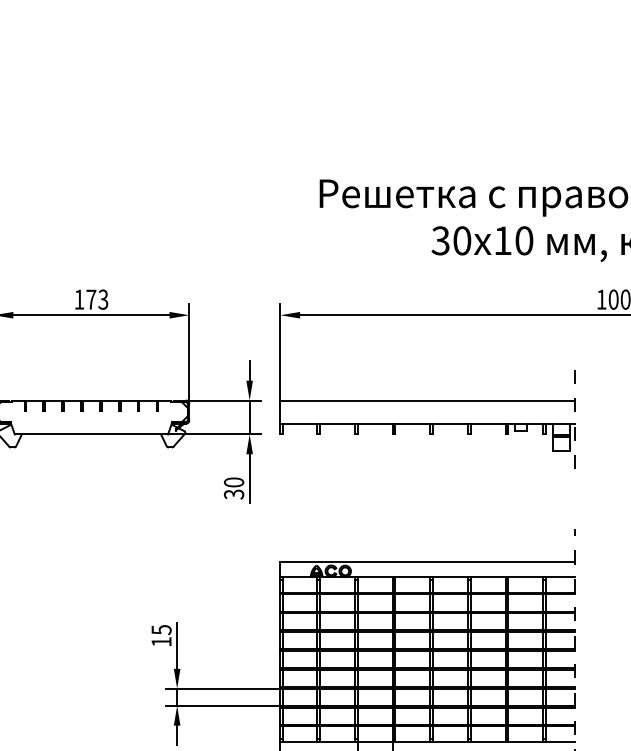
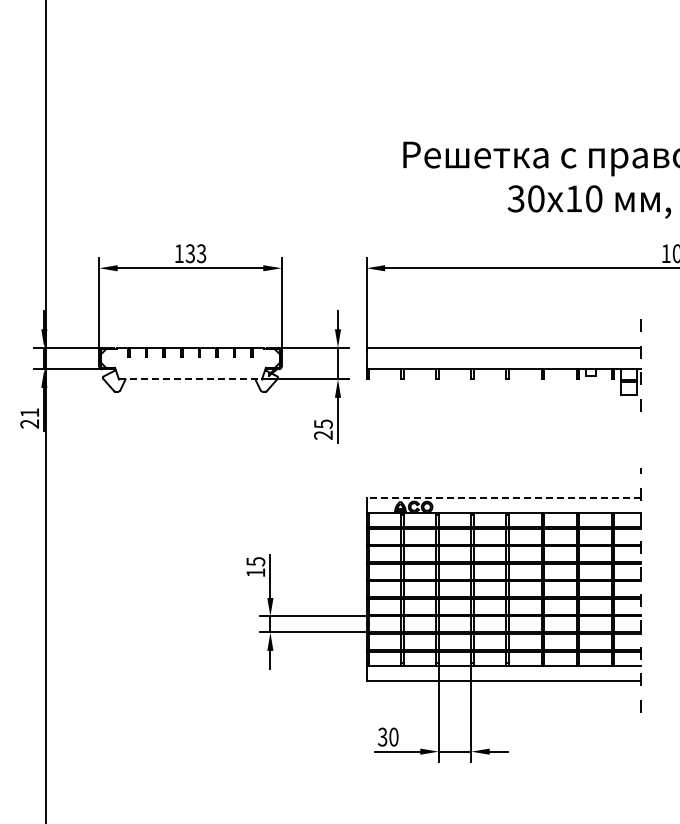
text: (91, 299) -> (190, 253), 173 -> 133
line: (92, 434) -> (191, 379), solid -> dashed
text: (234, 488) -> (323, 429), 30 -> 25
line: (427, 562) -> (503, 498), solid -> dashed

